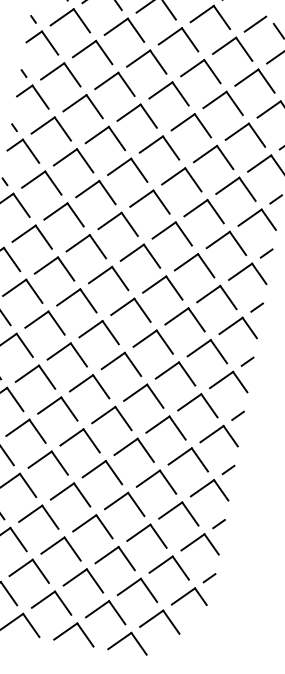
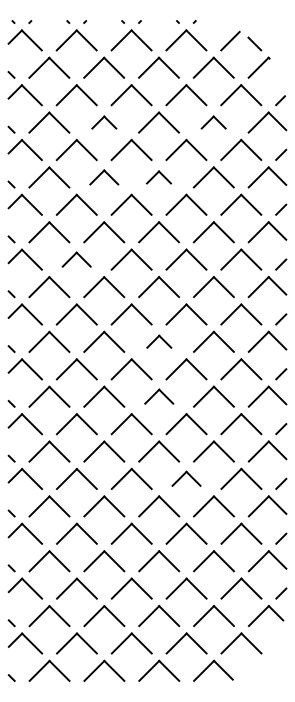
part: (117, 82) -> (104, 122), size x0.6
part: (224, 101) -> (213, 122), size x0.6
part: (107, 136) -> (104, 177), size x0.7
part: (160, 146) -> (158, 177), size x0.6
part: (65, 212) -> (76, 259), size x0.7
part: (133, 308) -> (159, 341), size x0.6
part: (123, 362) -> (159, 396), size x0.7
part: (135, 448) -> (186, 478), size x0.7

